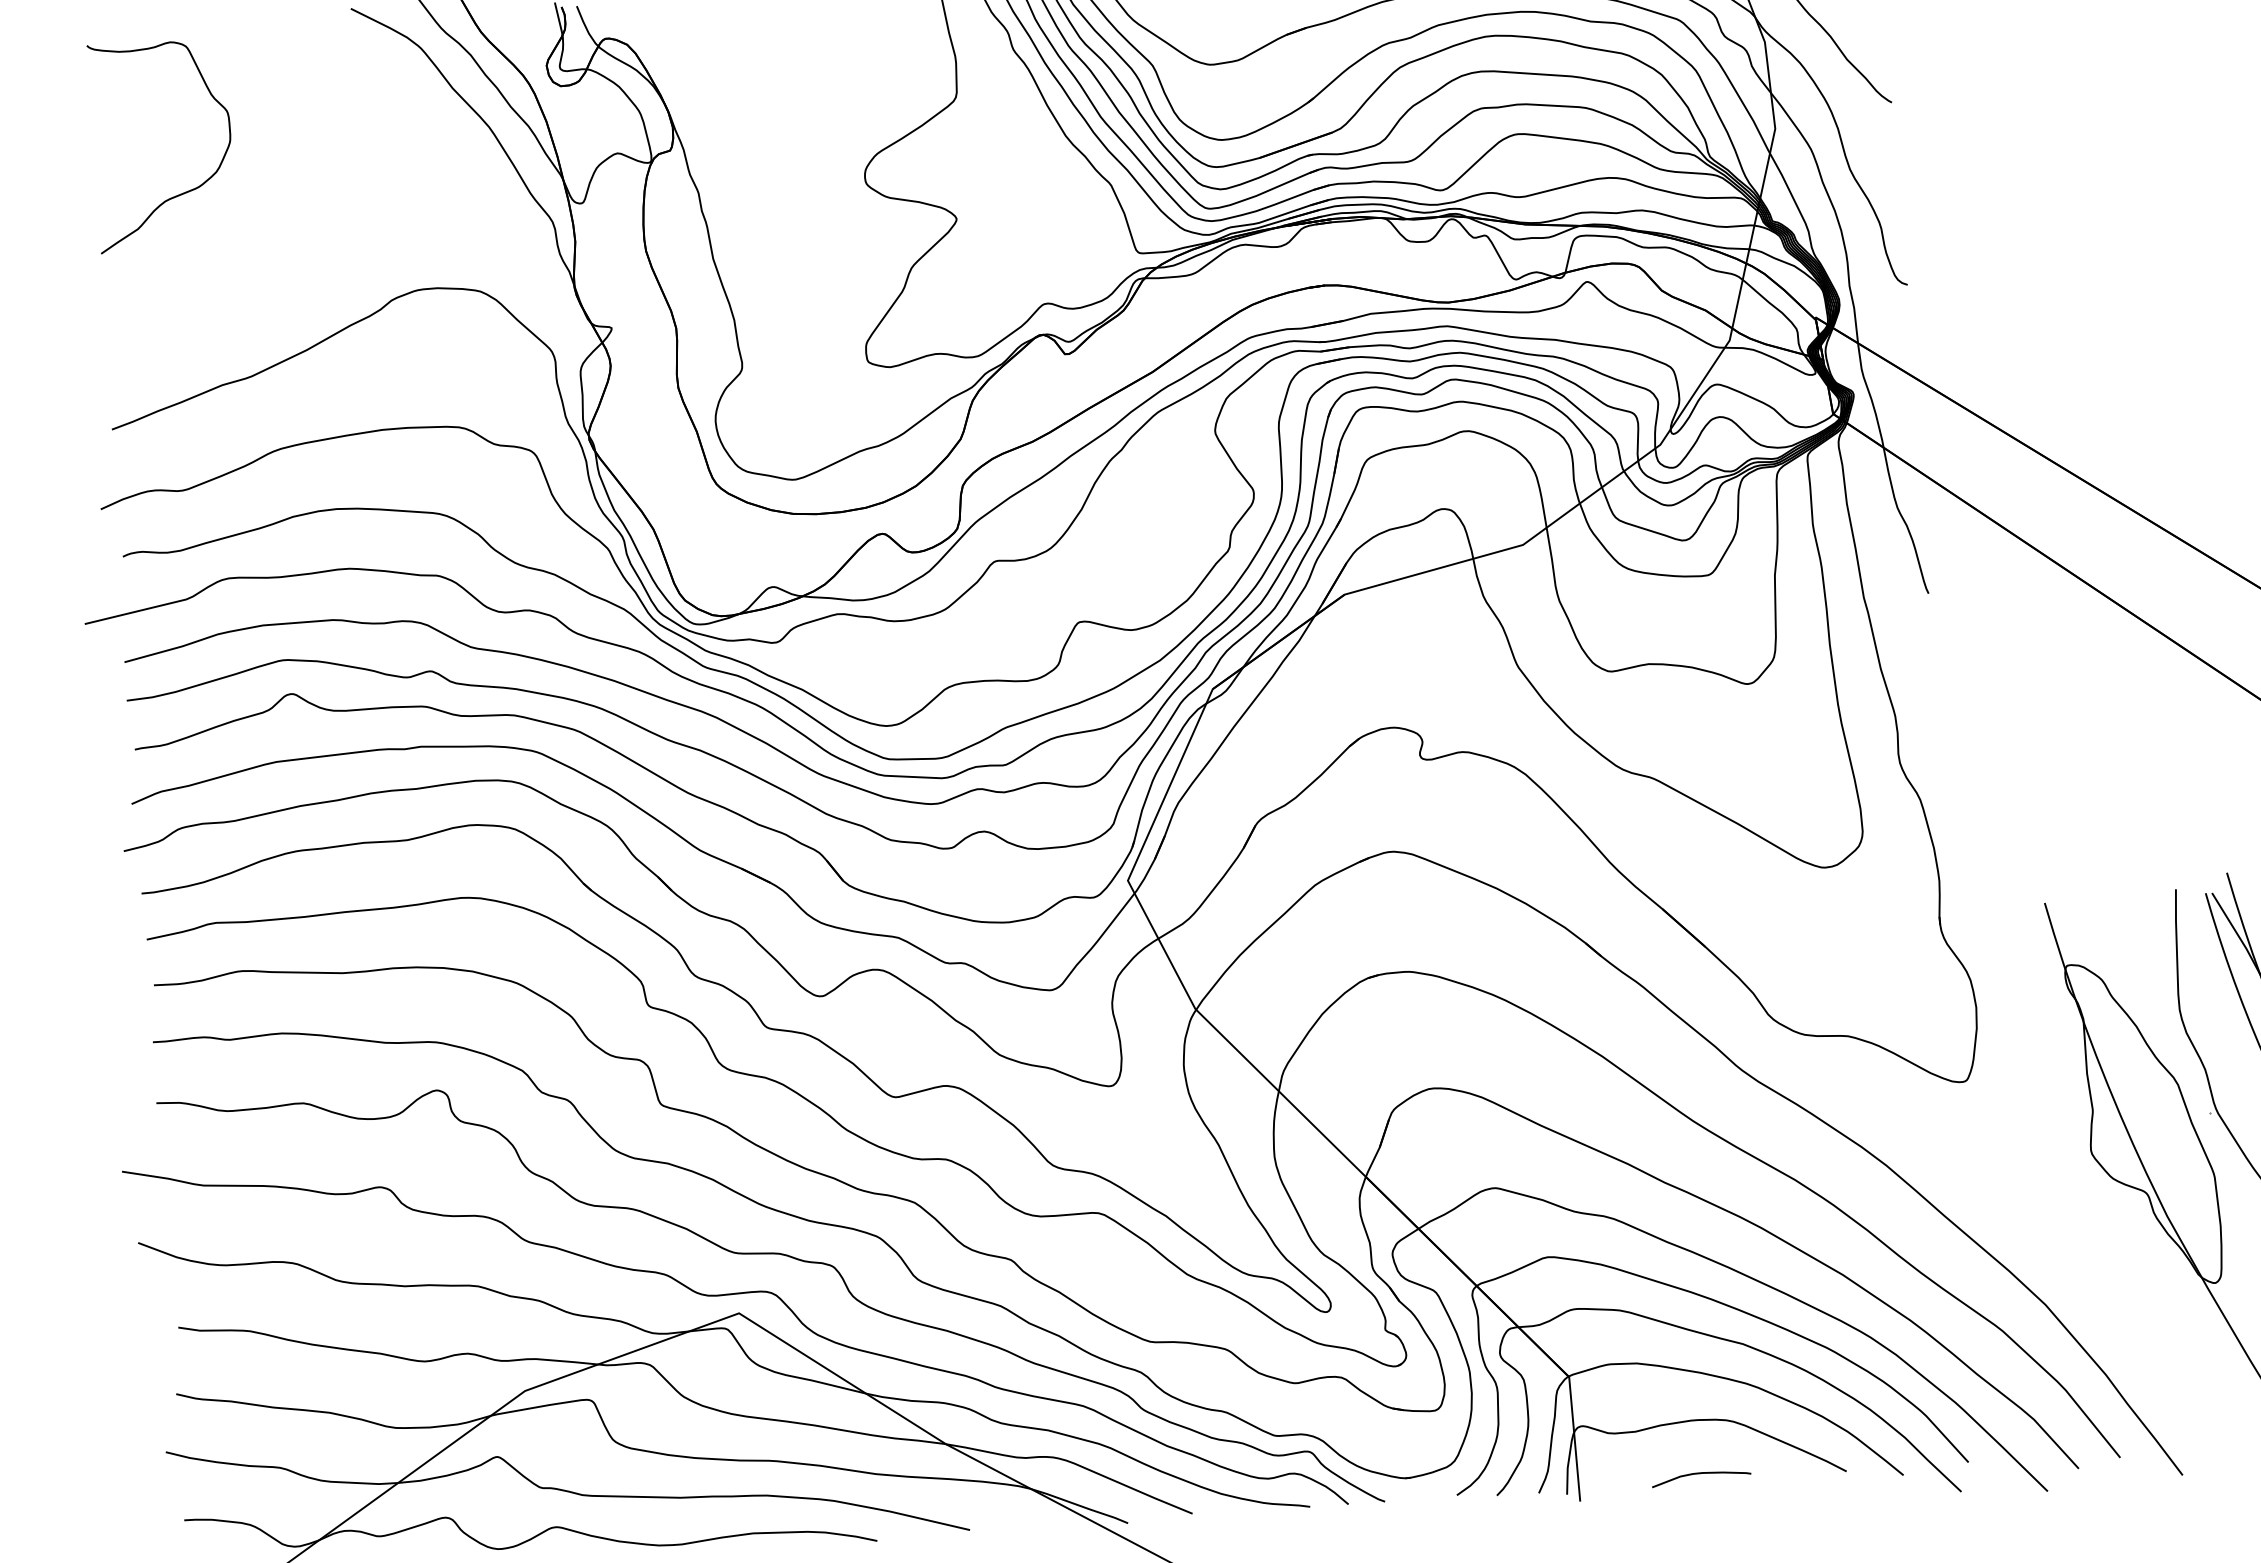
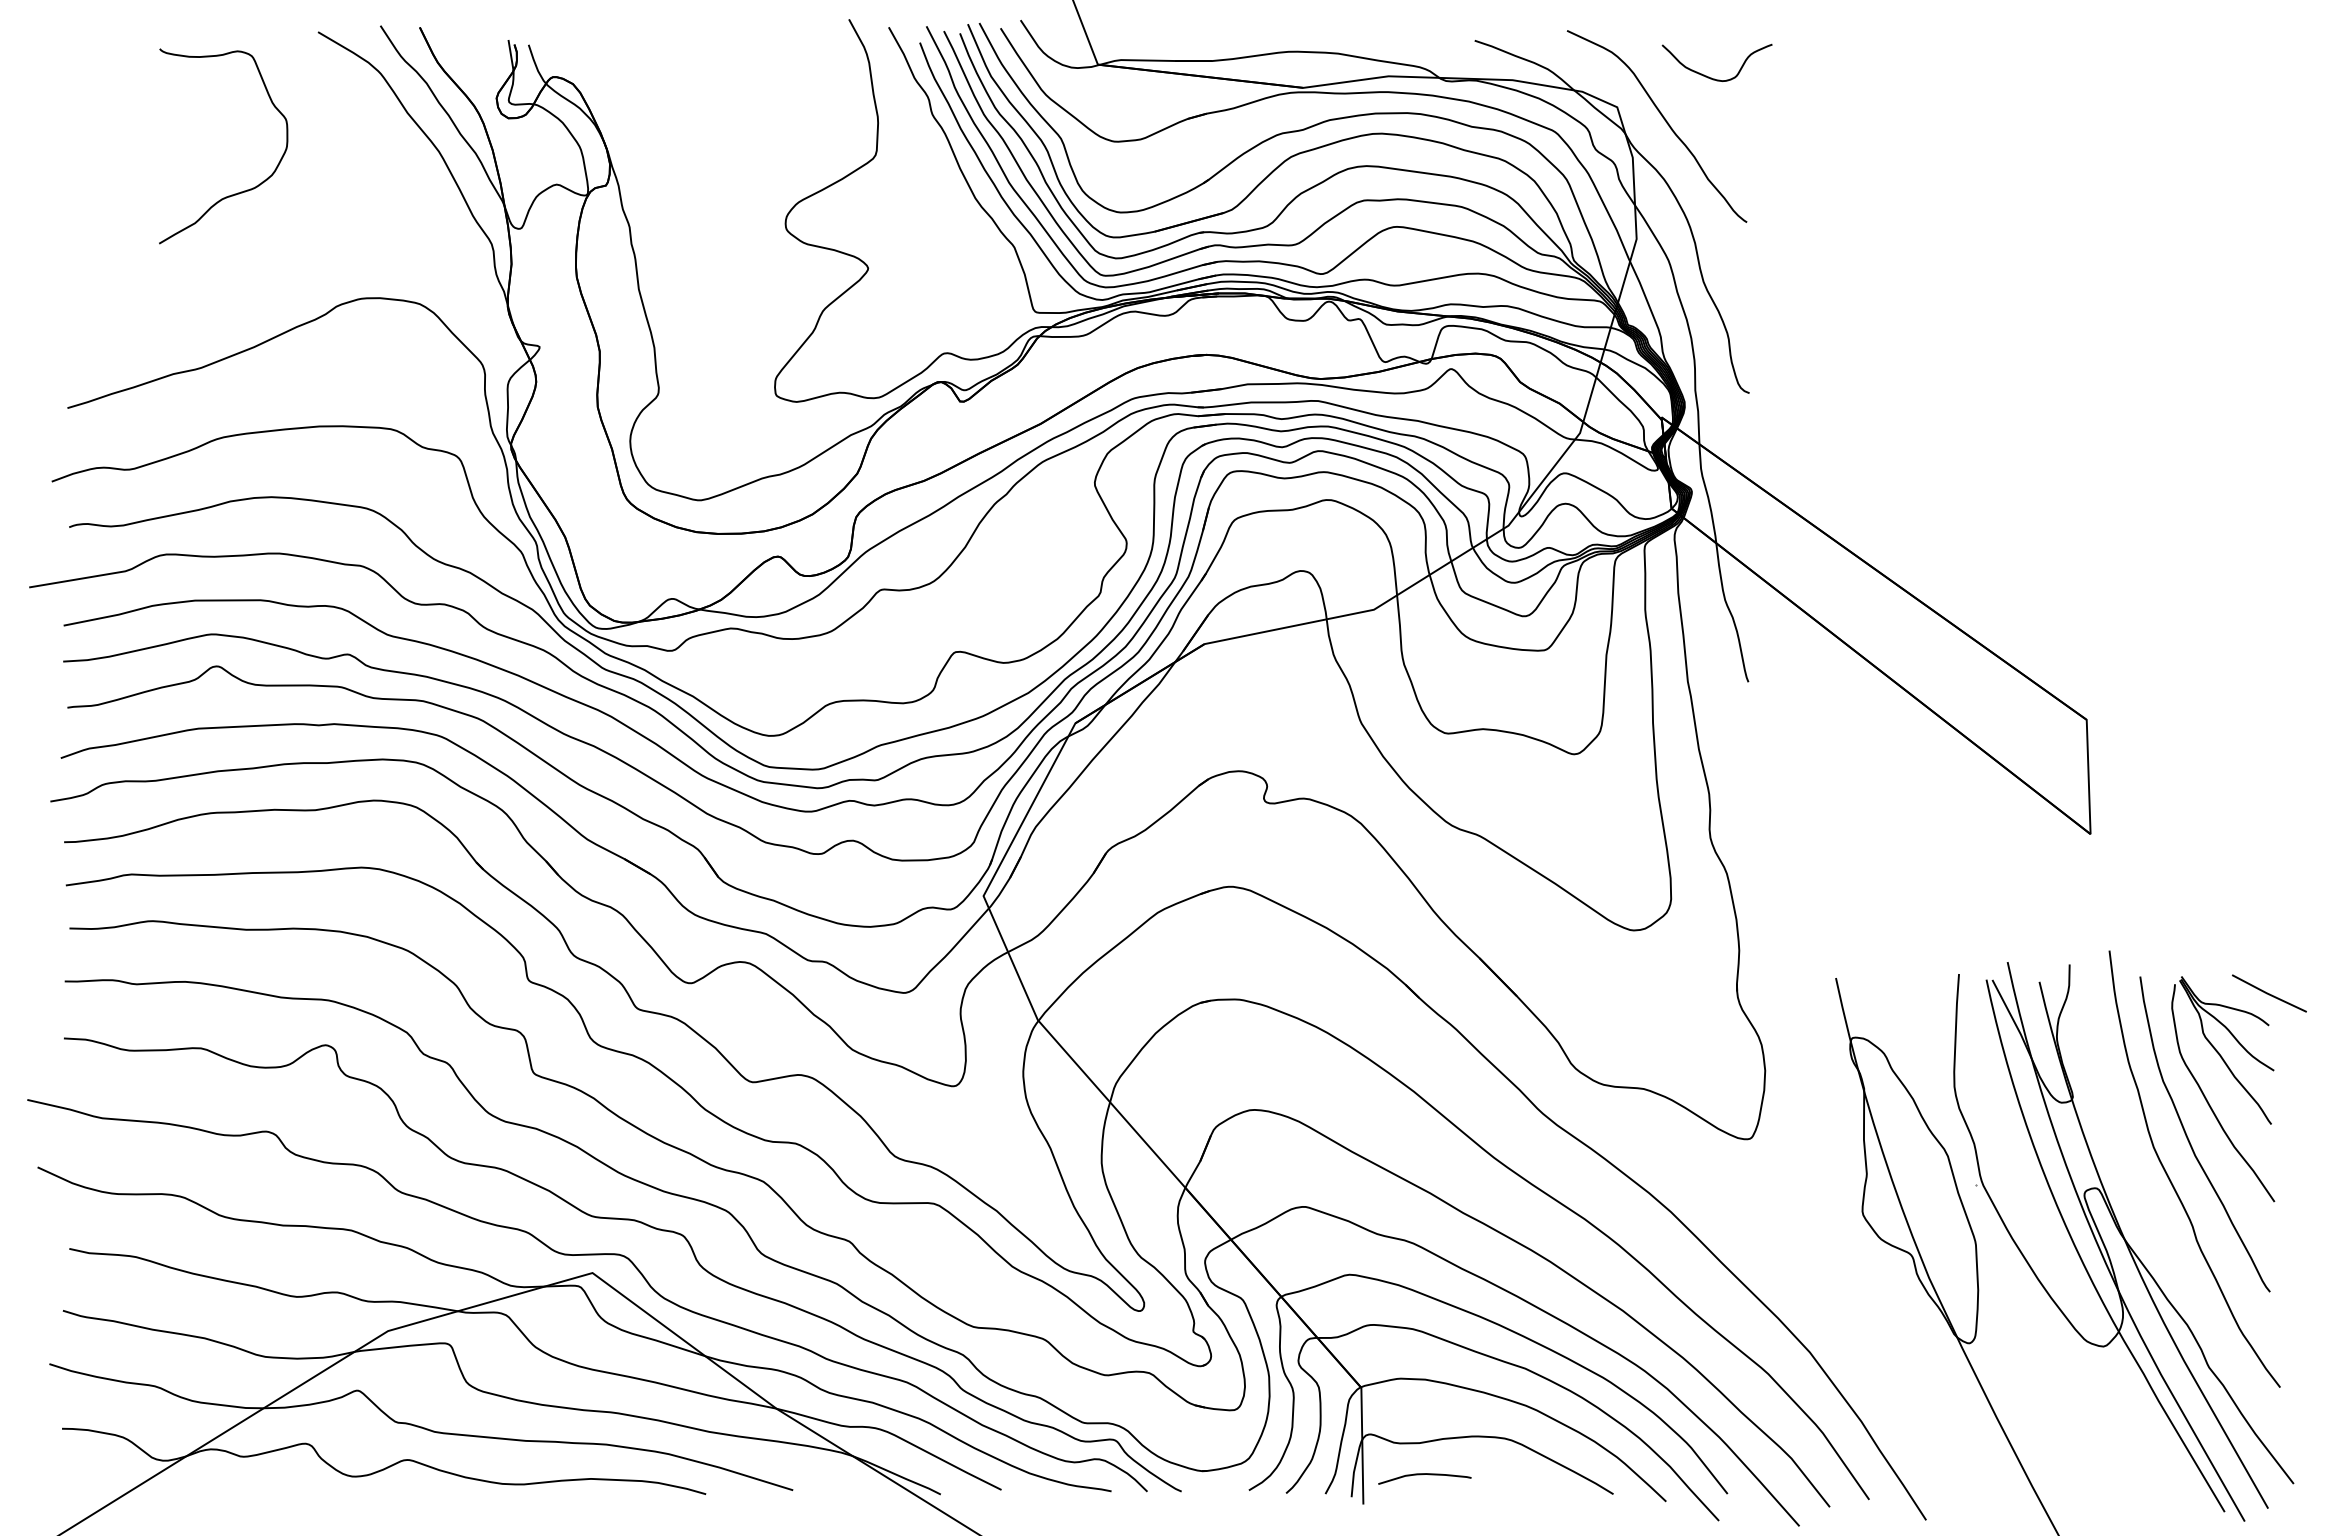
curve: (180, 193) -> (237, 192), moved
curve: (1700, 1473) -> (1424, 1474), moved

